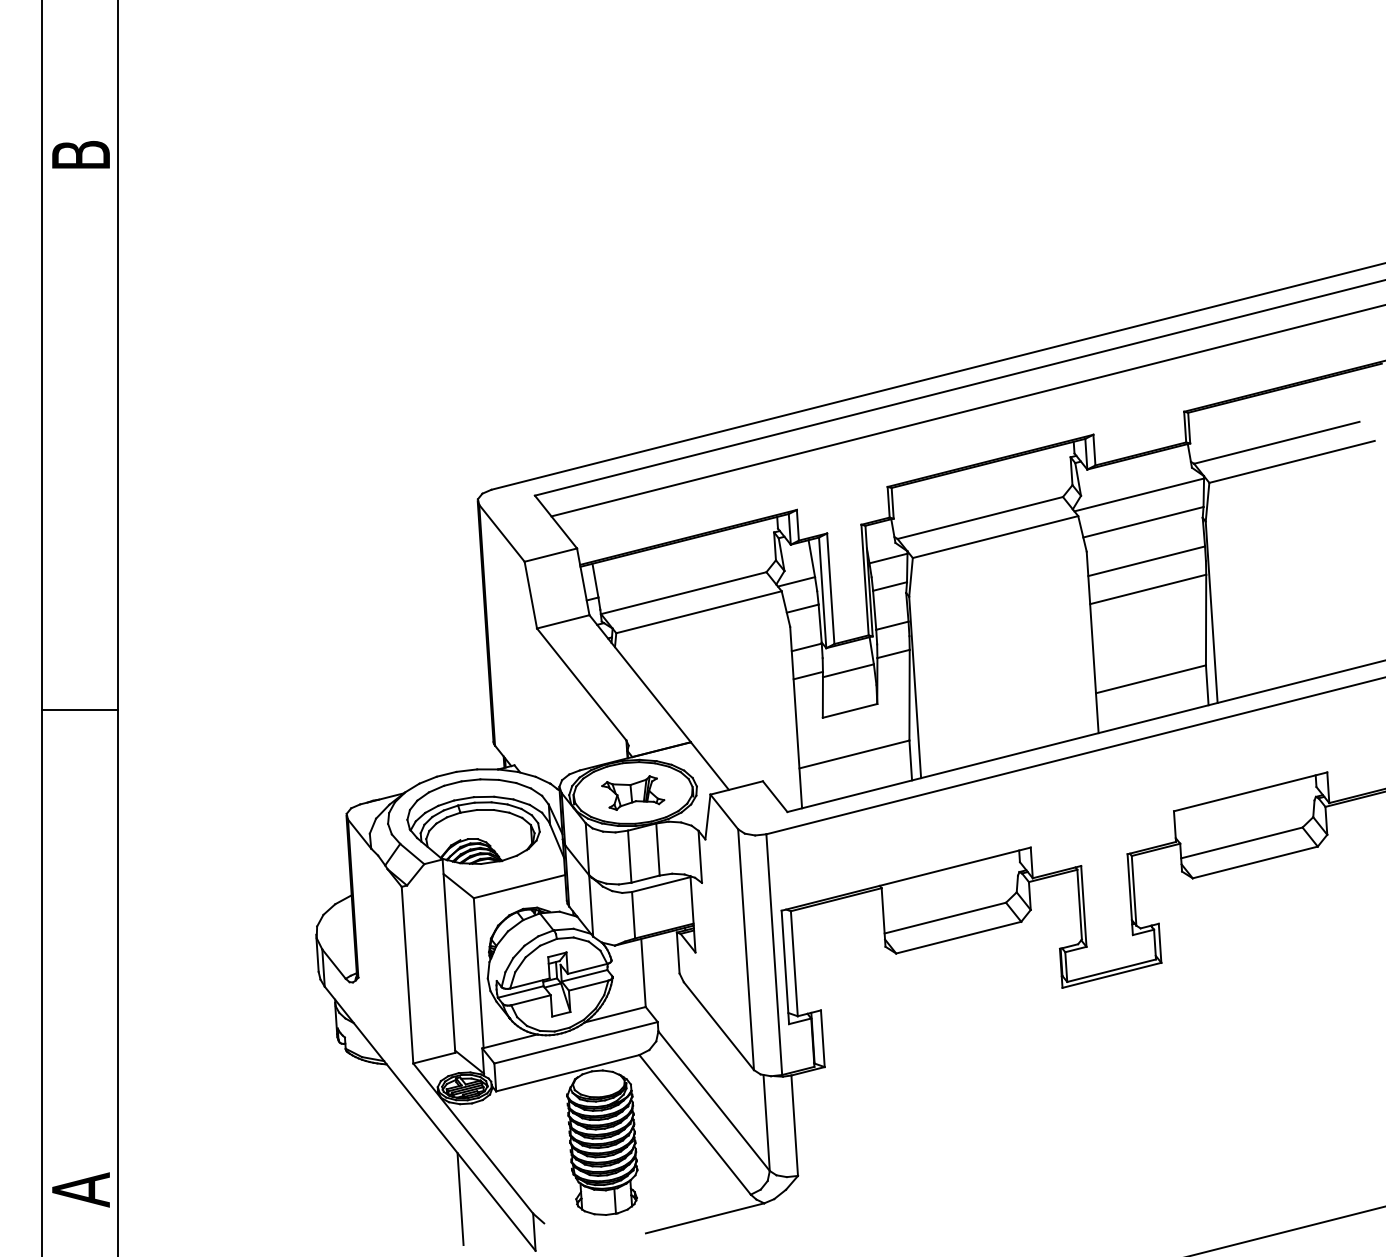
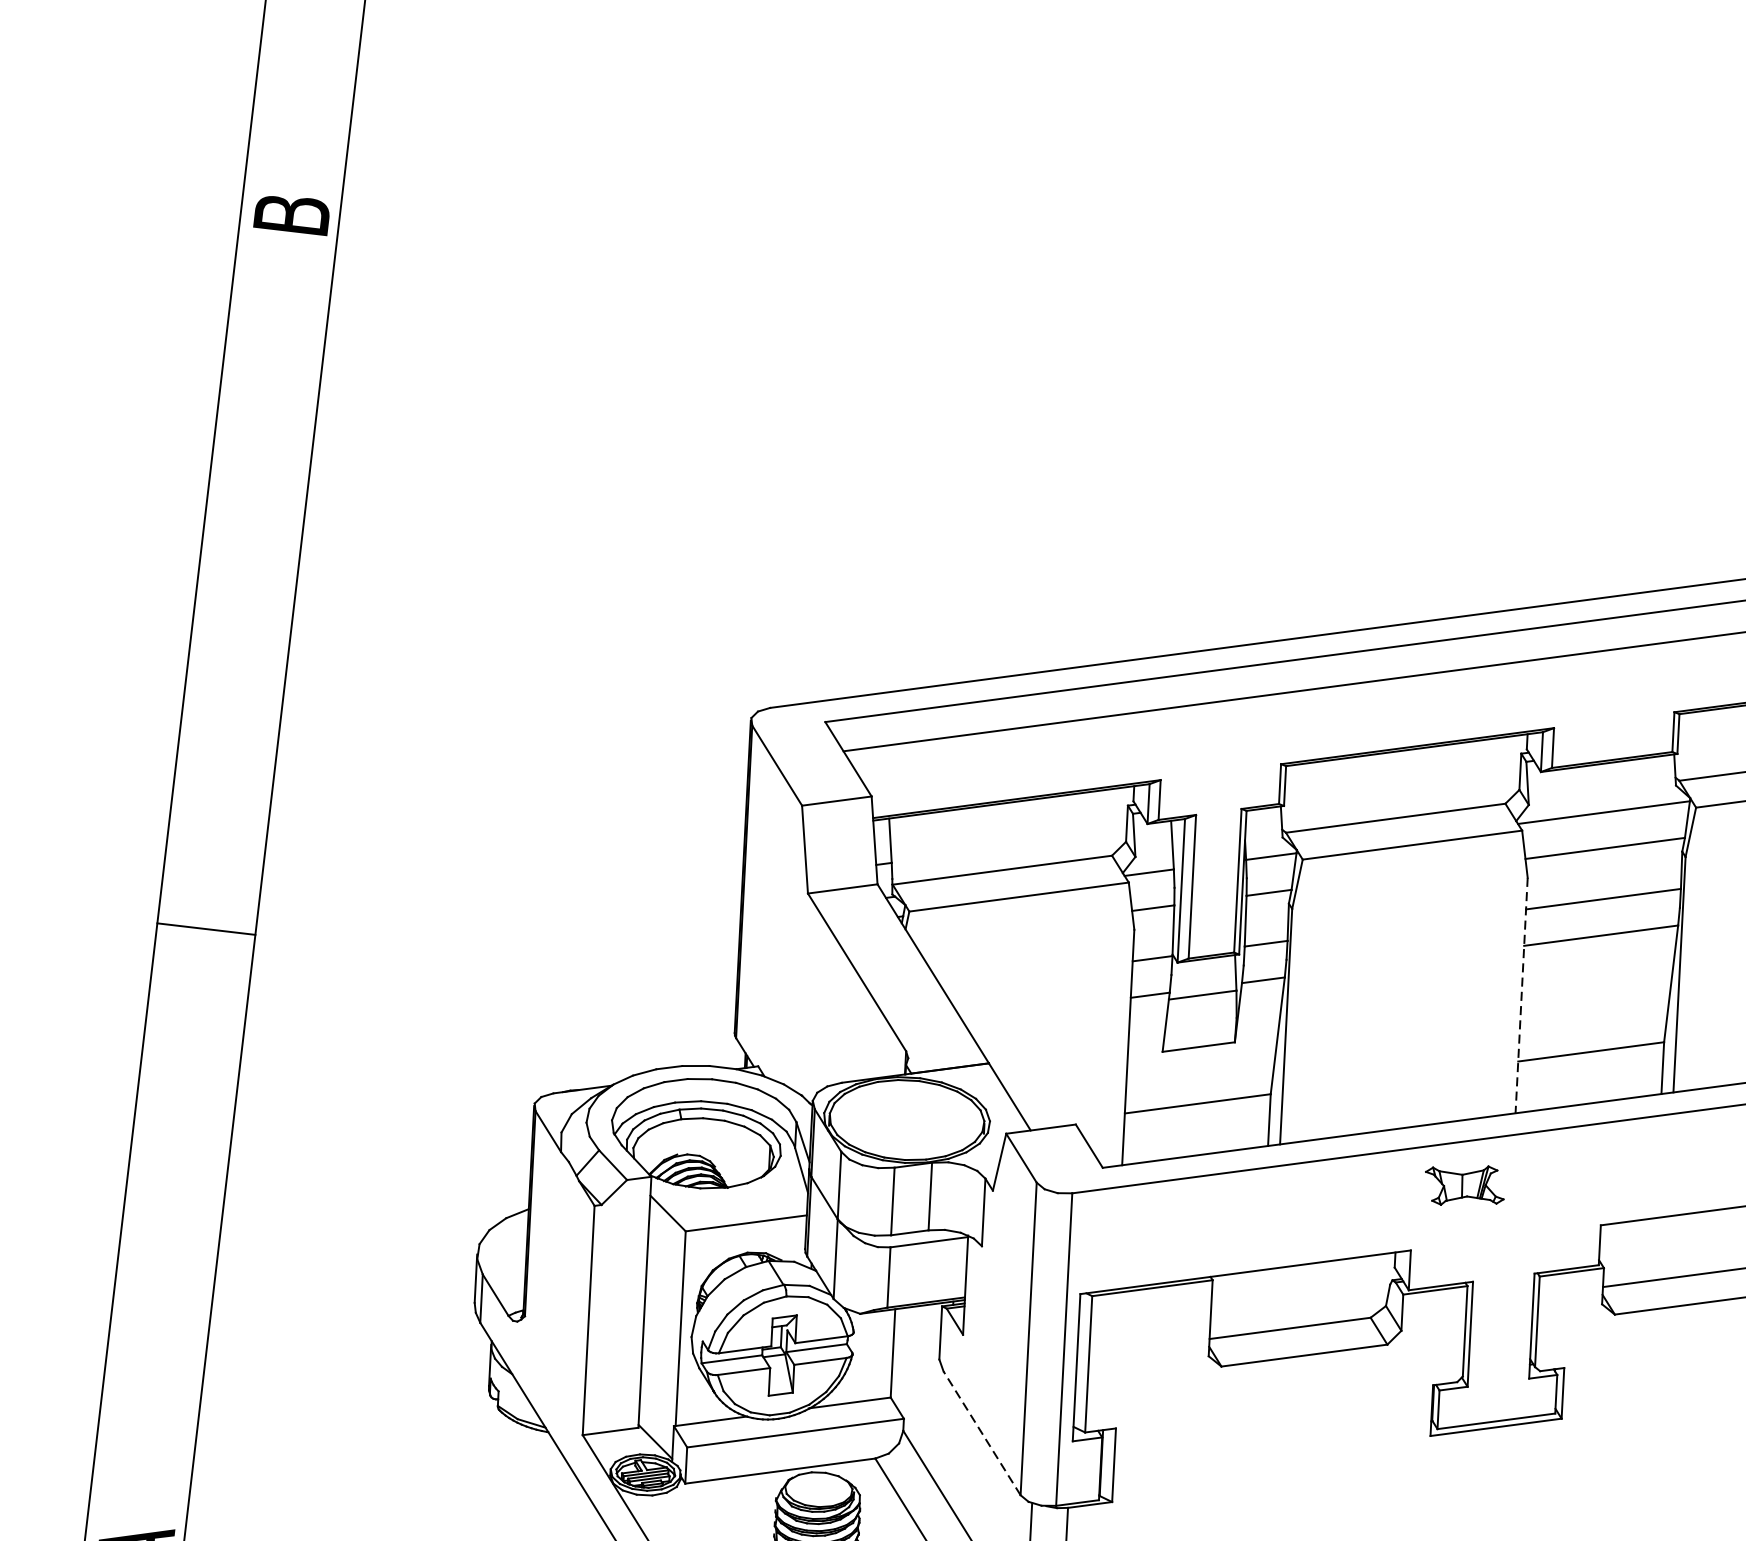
line: (1092, 642) -> (1521, 995), solid -> dashed
part: (633, 792) -> (1465, 1184), moved
line: (718, 1025) -> (981, 1432), solid -> dashed

